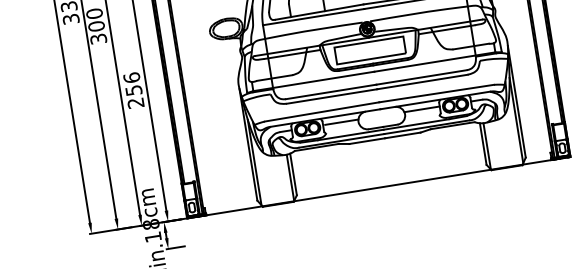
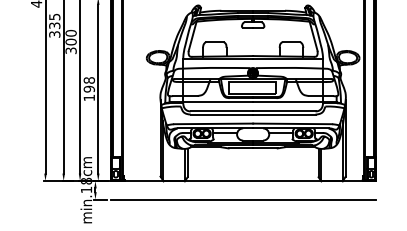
text: (132, 91) -> (88, 89), 256 -> 198
line: (382, 214) -> (243, 199), added

